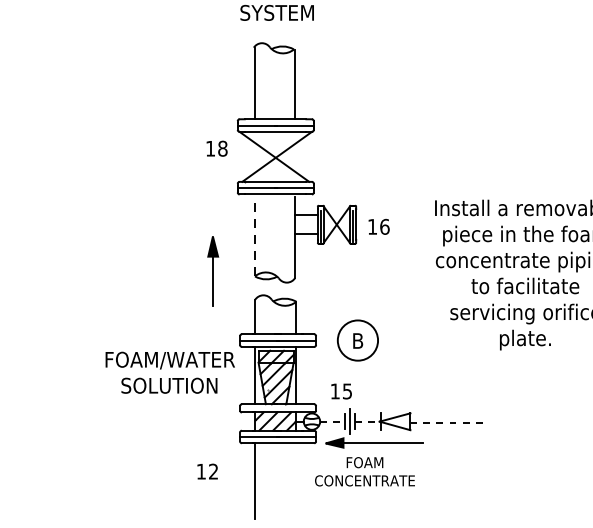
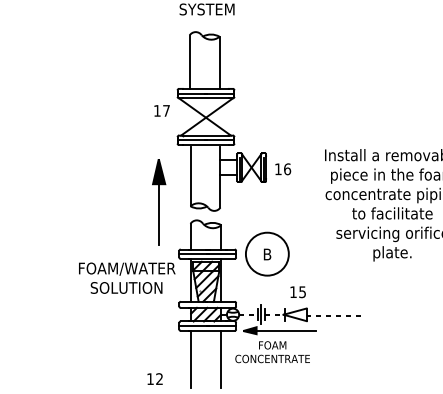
text: (222, 148) -> (166, 110), 18 -> 17
line: (254, 236) -> (190, 176), dashed -> solid
part: (213, 271) -> (159, 202), size x1.67
circle: (356, 339) -> (266, 253), size x1.43
text: (340, 391) -> (297, 292), moved
text: (206, 470) -> (154, 378), moved
line: (296, 480) -> (221, 358), added

